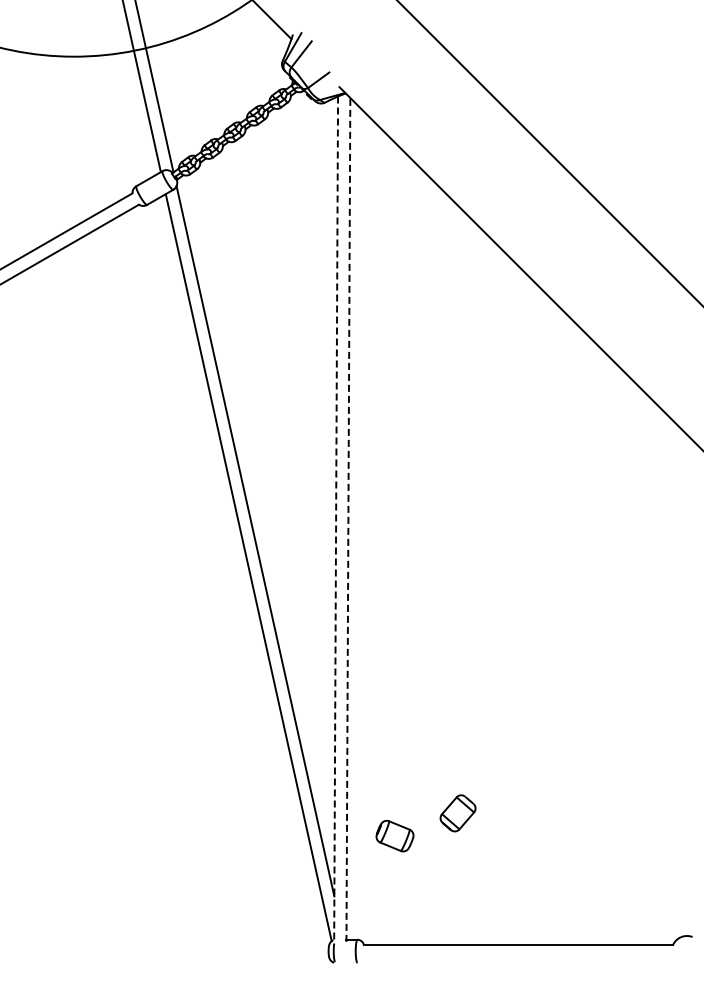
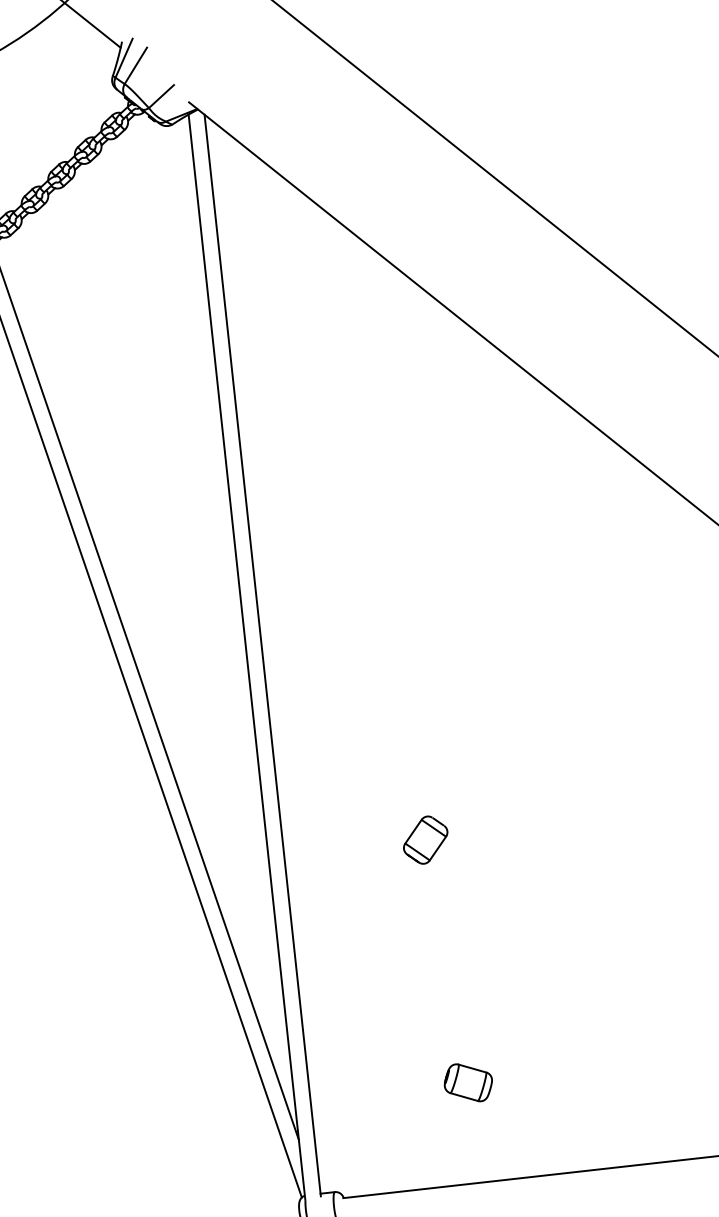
line: (348, 519) -> (262, 654), dashed -> solid
line: (336, 520) -> (247, 657), dashed -> solid
part: (457, 813) -> (424, 840), moved
part: (394, 835) -> (467, 1082), moved

